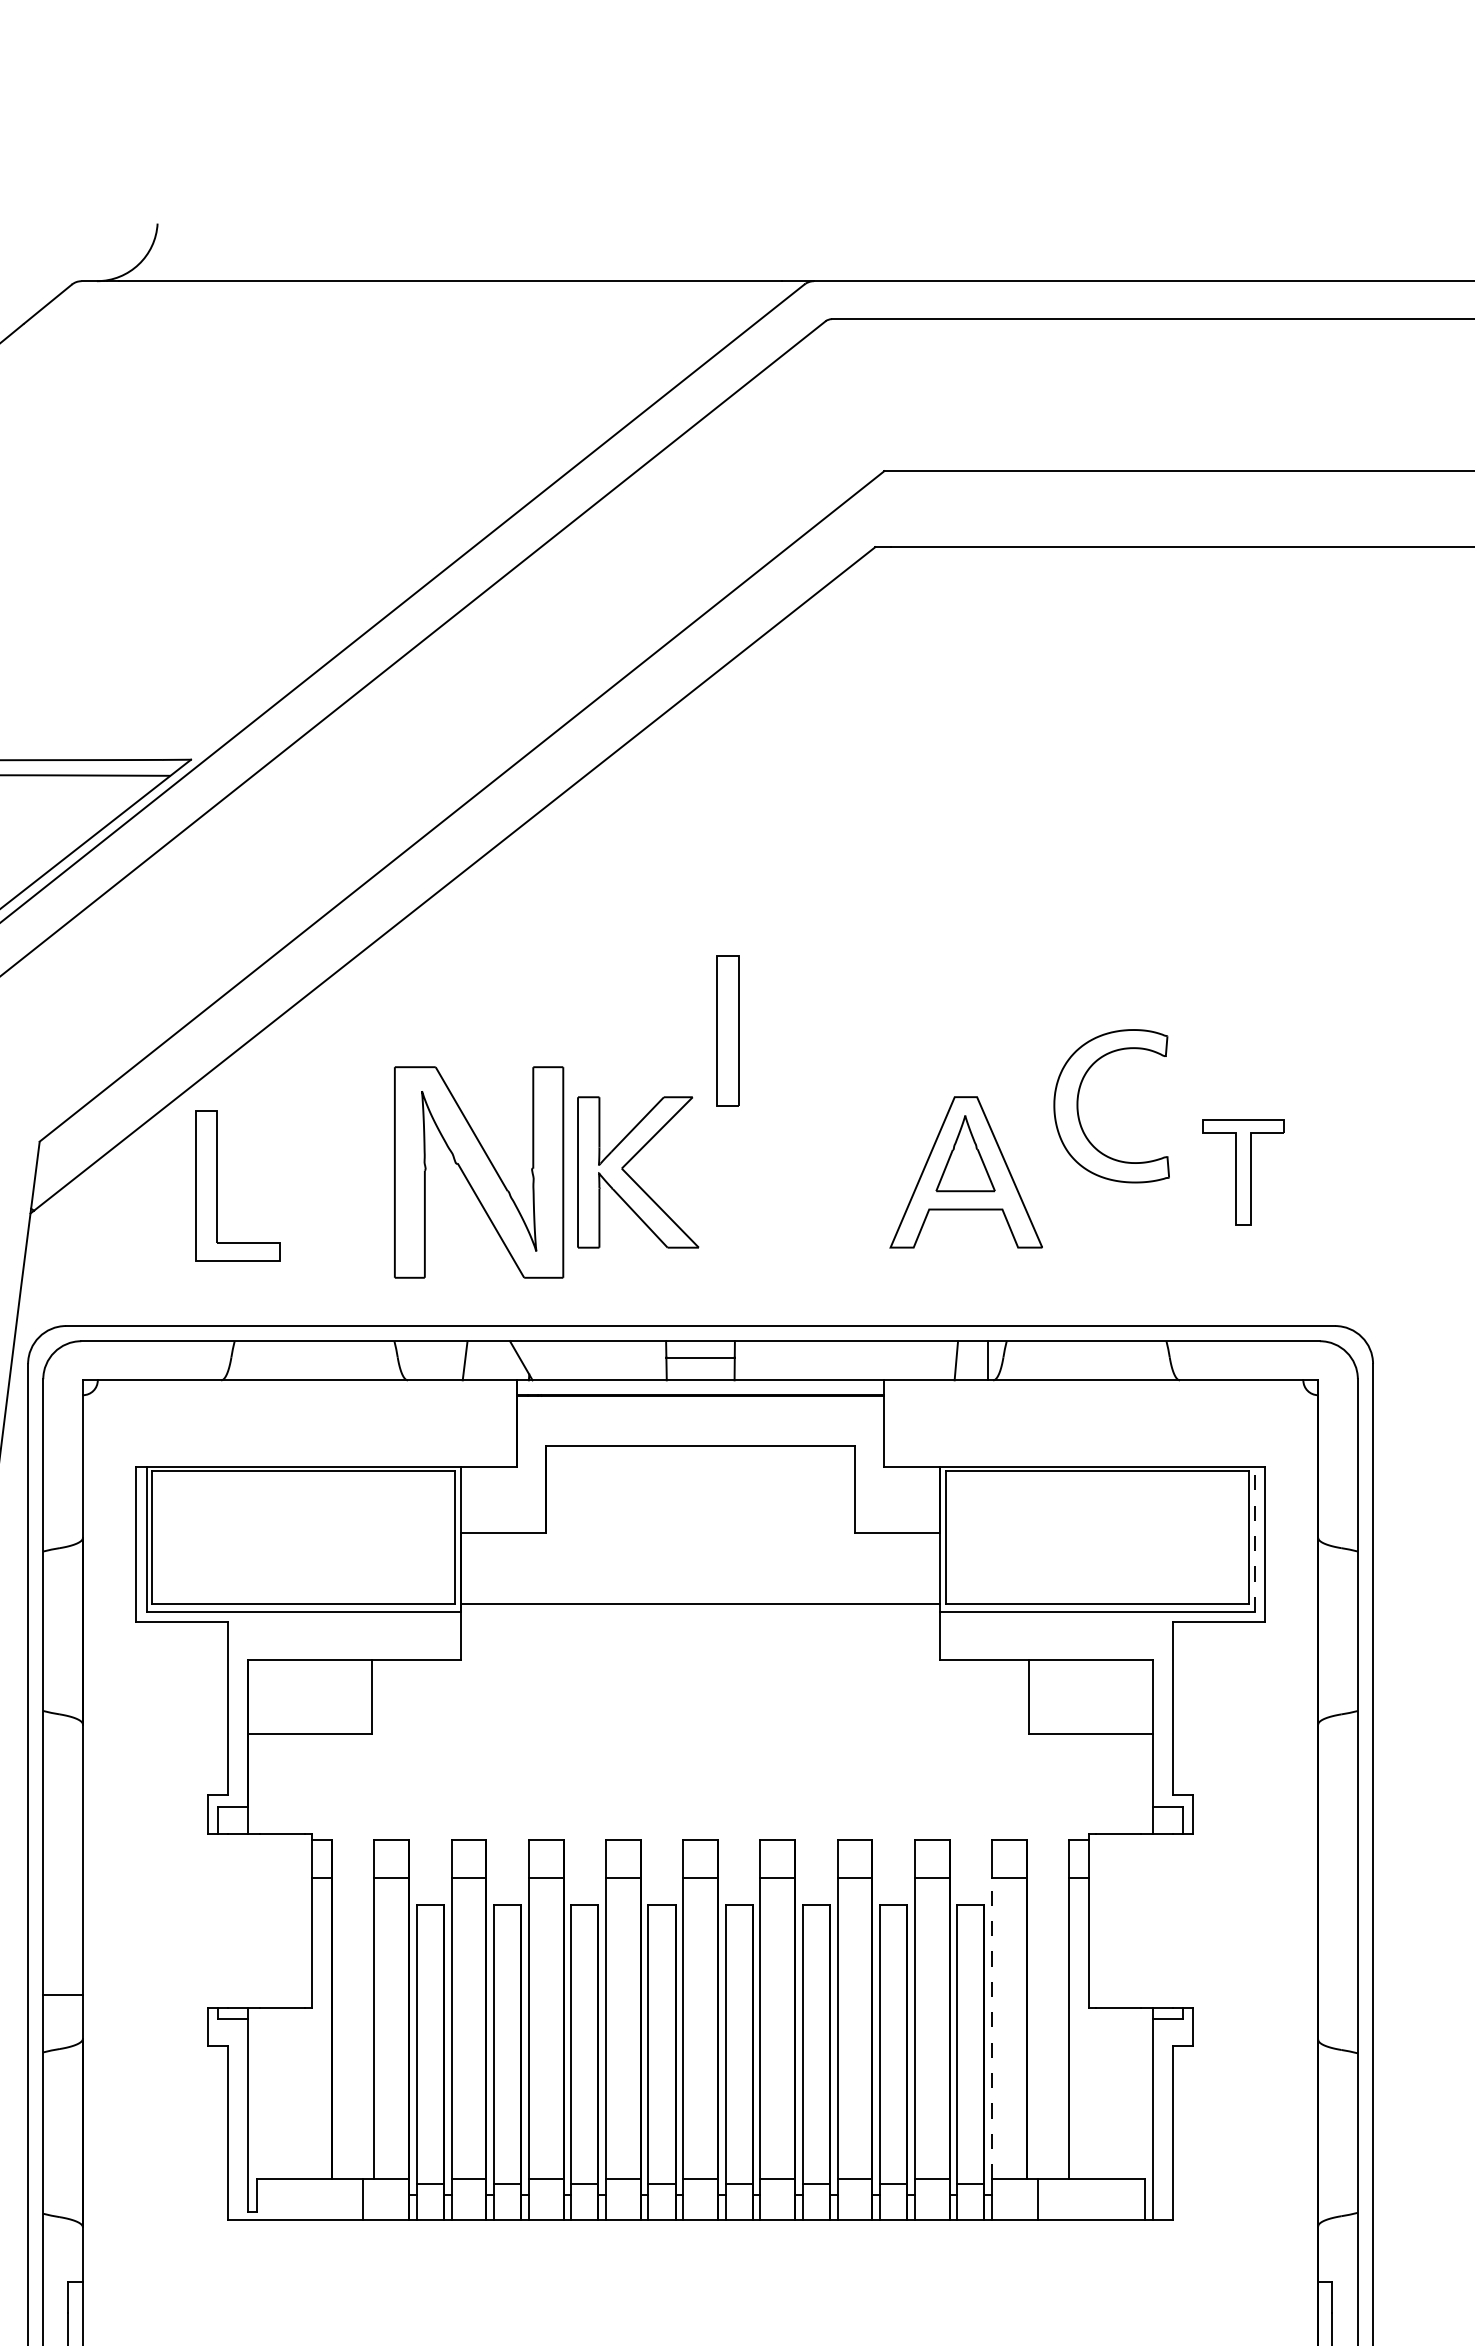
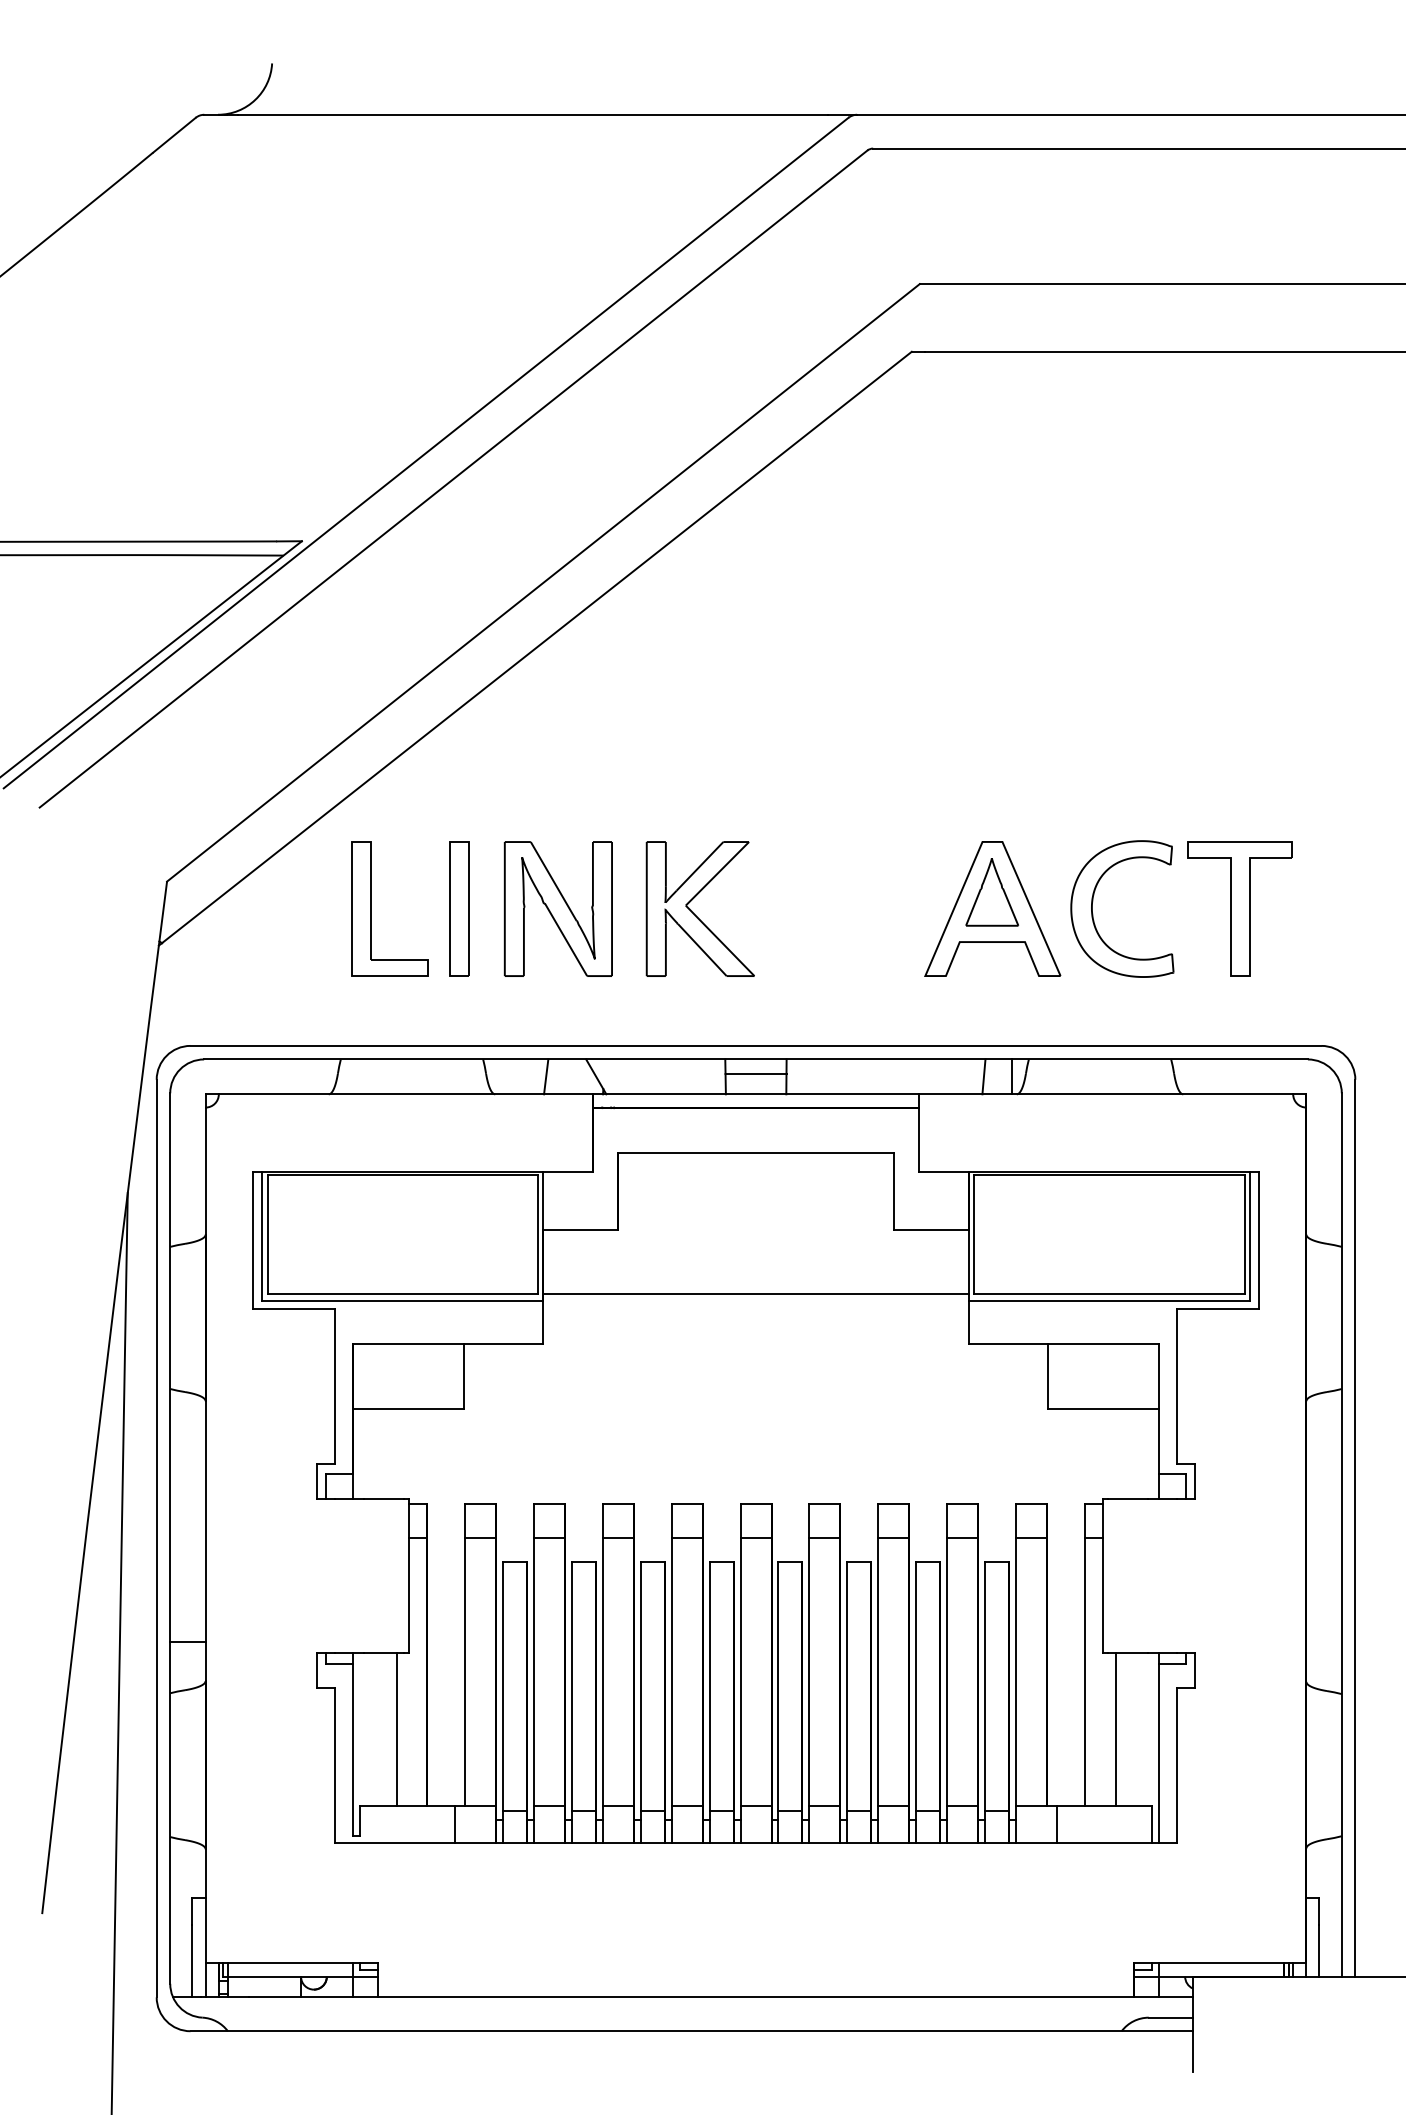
part: (728, 1030) -> (459, 908), moved
part: (1079, 1112) -> (1093, 914), moved
part: (477, 1171) -> (557, 908), size x0.71
part: (1243, 1171) -> (1239, 908), size x1.43
part: (217, 1185) -> (371, 908), moved
line: (1254, 1539) -> (1249, 1236), dashed -> solid
line: (991, 2027) -> (1015, 1671), dashed -> solid
line: (297, 2093) -> (396, 1729), added
line: (1103, 2093) -> (1115, 1729), added

